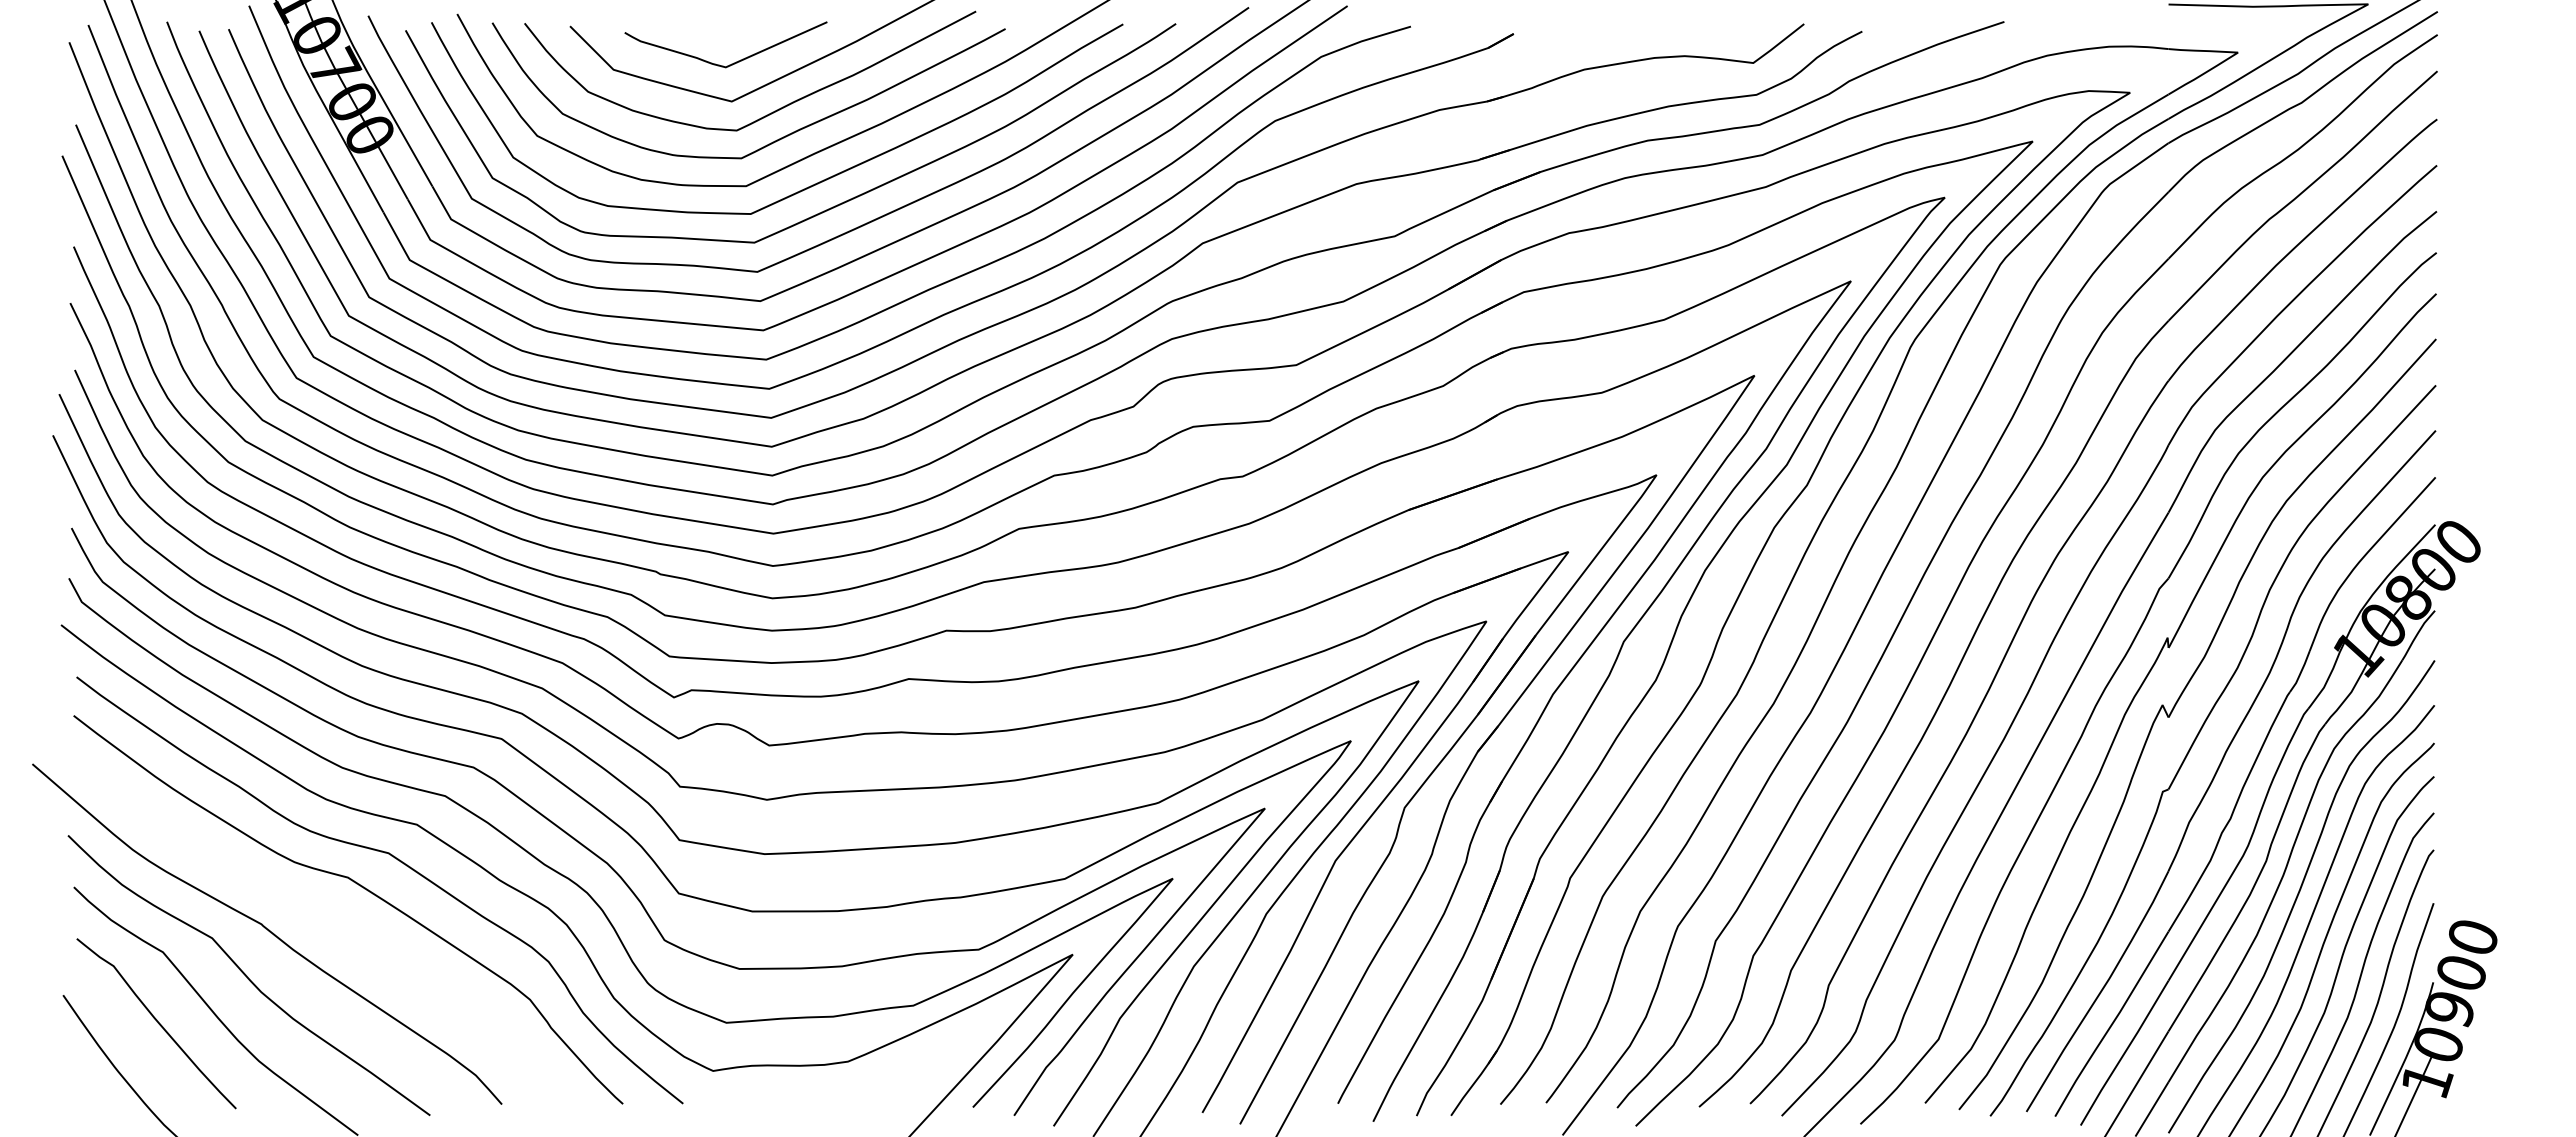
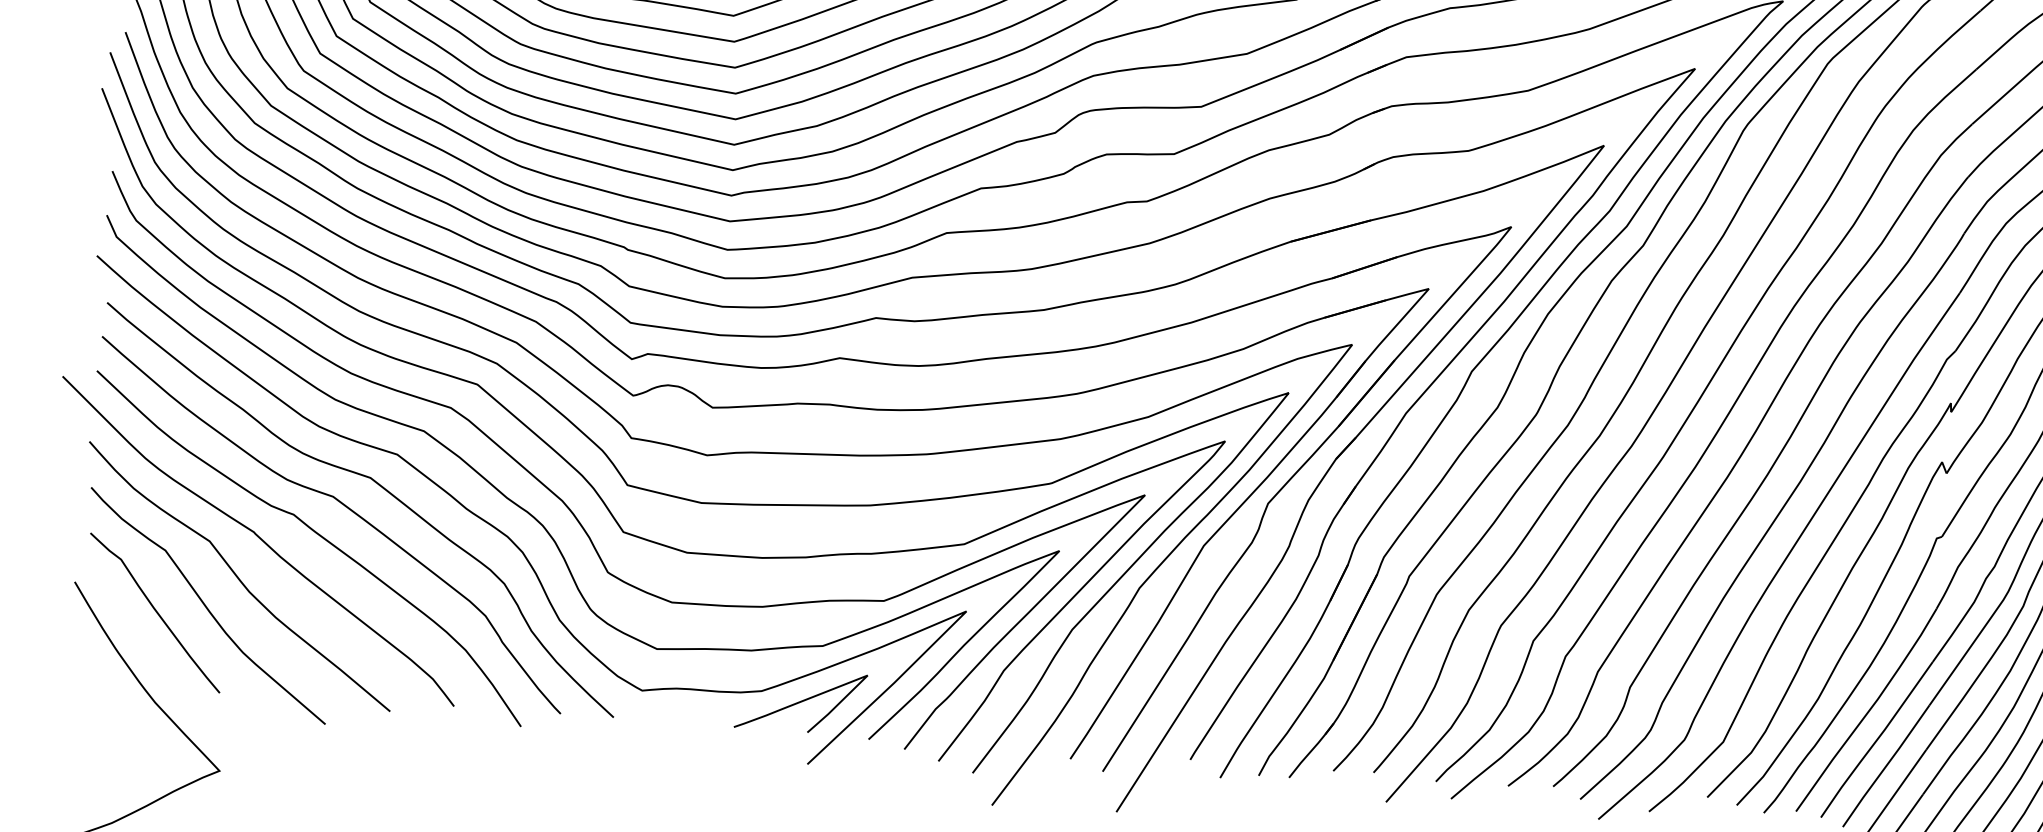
curve: (332, 921) -> (316, 534), added
curve: (893, 1069) -> (801, 700), added

